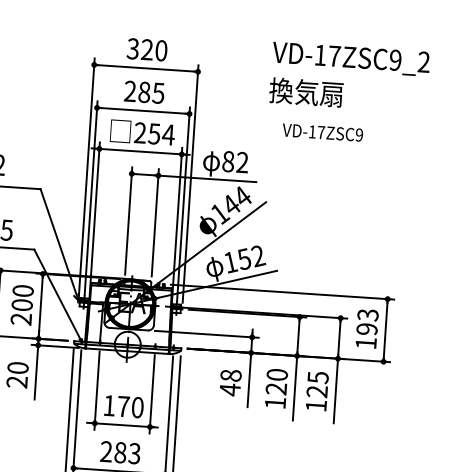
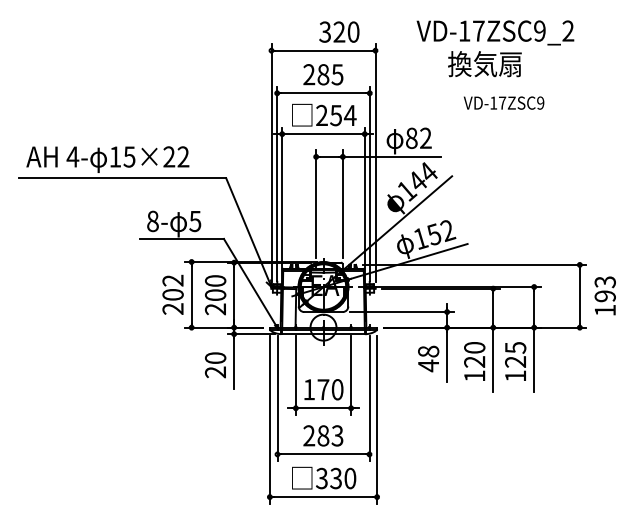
text: (147, 49) -> (339, 31), moved
text: (351, 58) -> (495, 32), moved
text: (366, 328) -> (604, 295), moved

